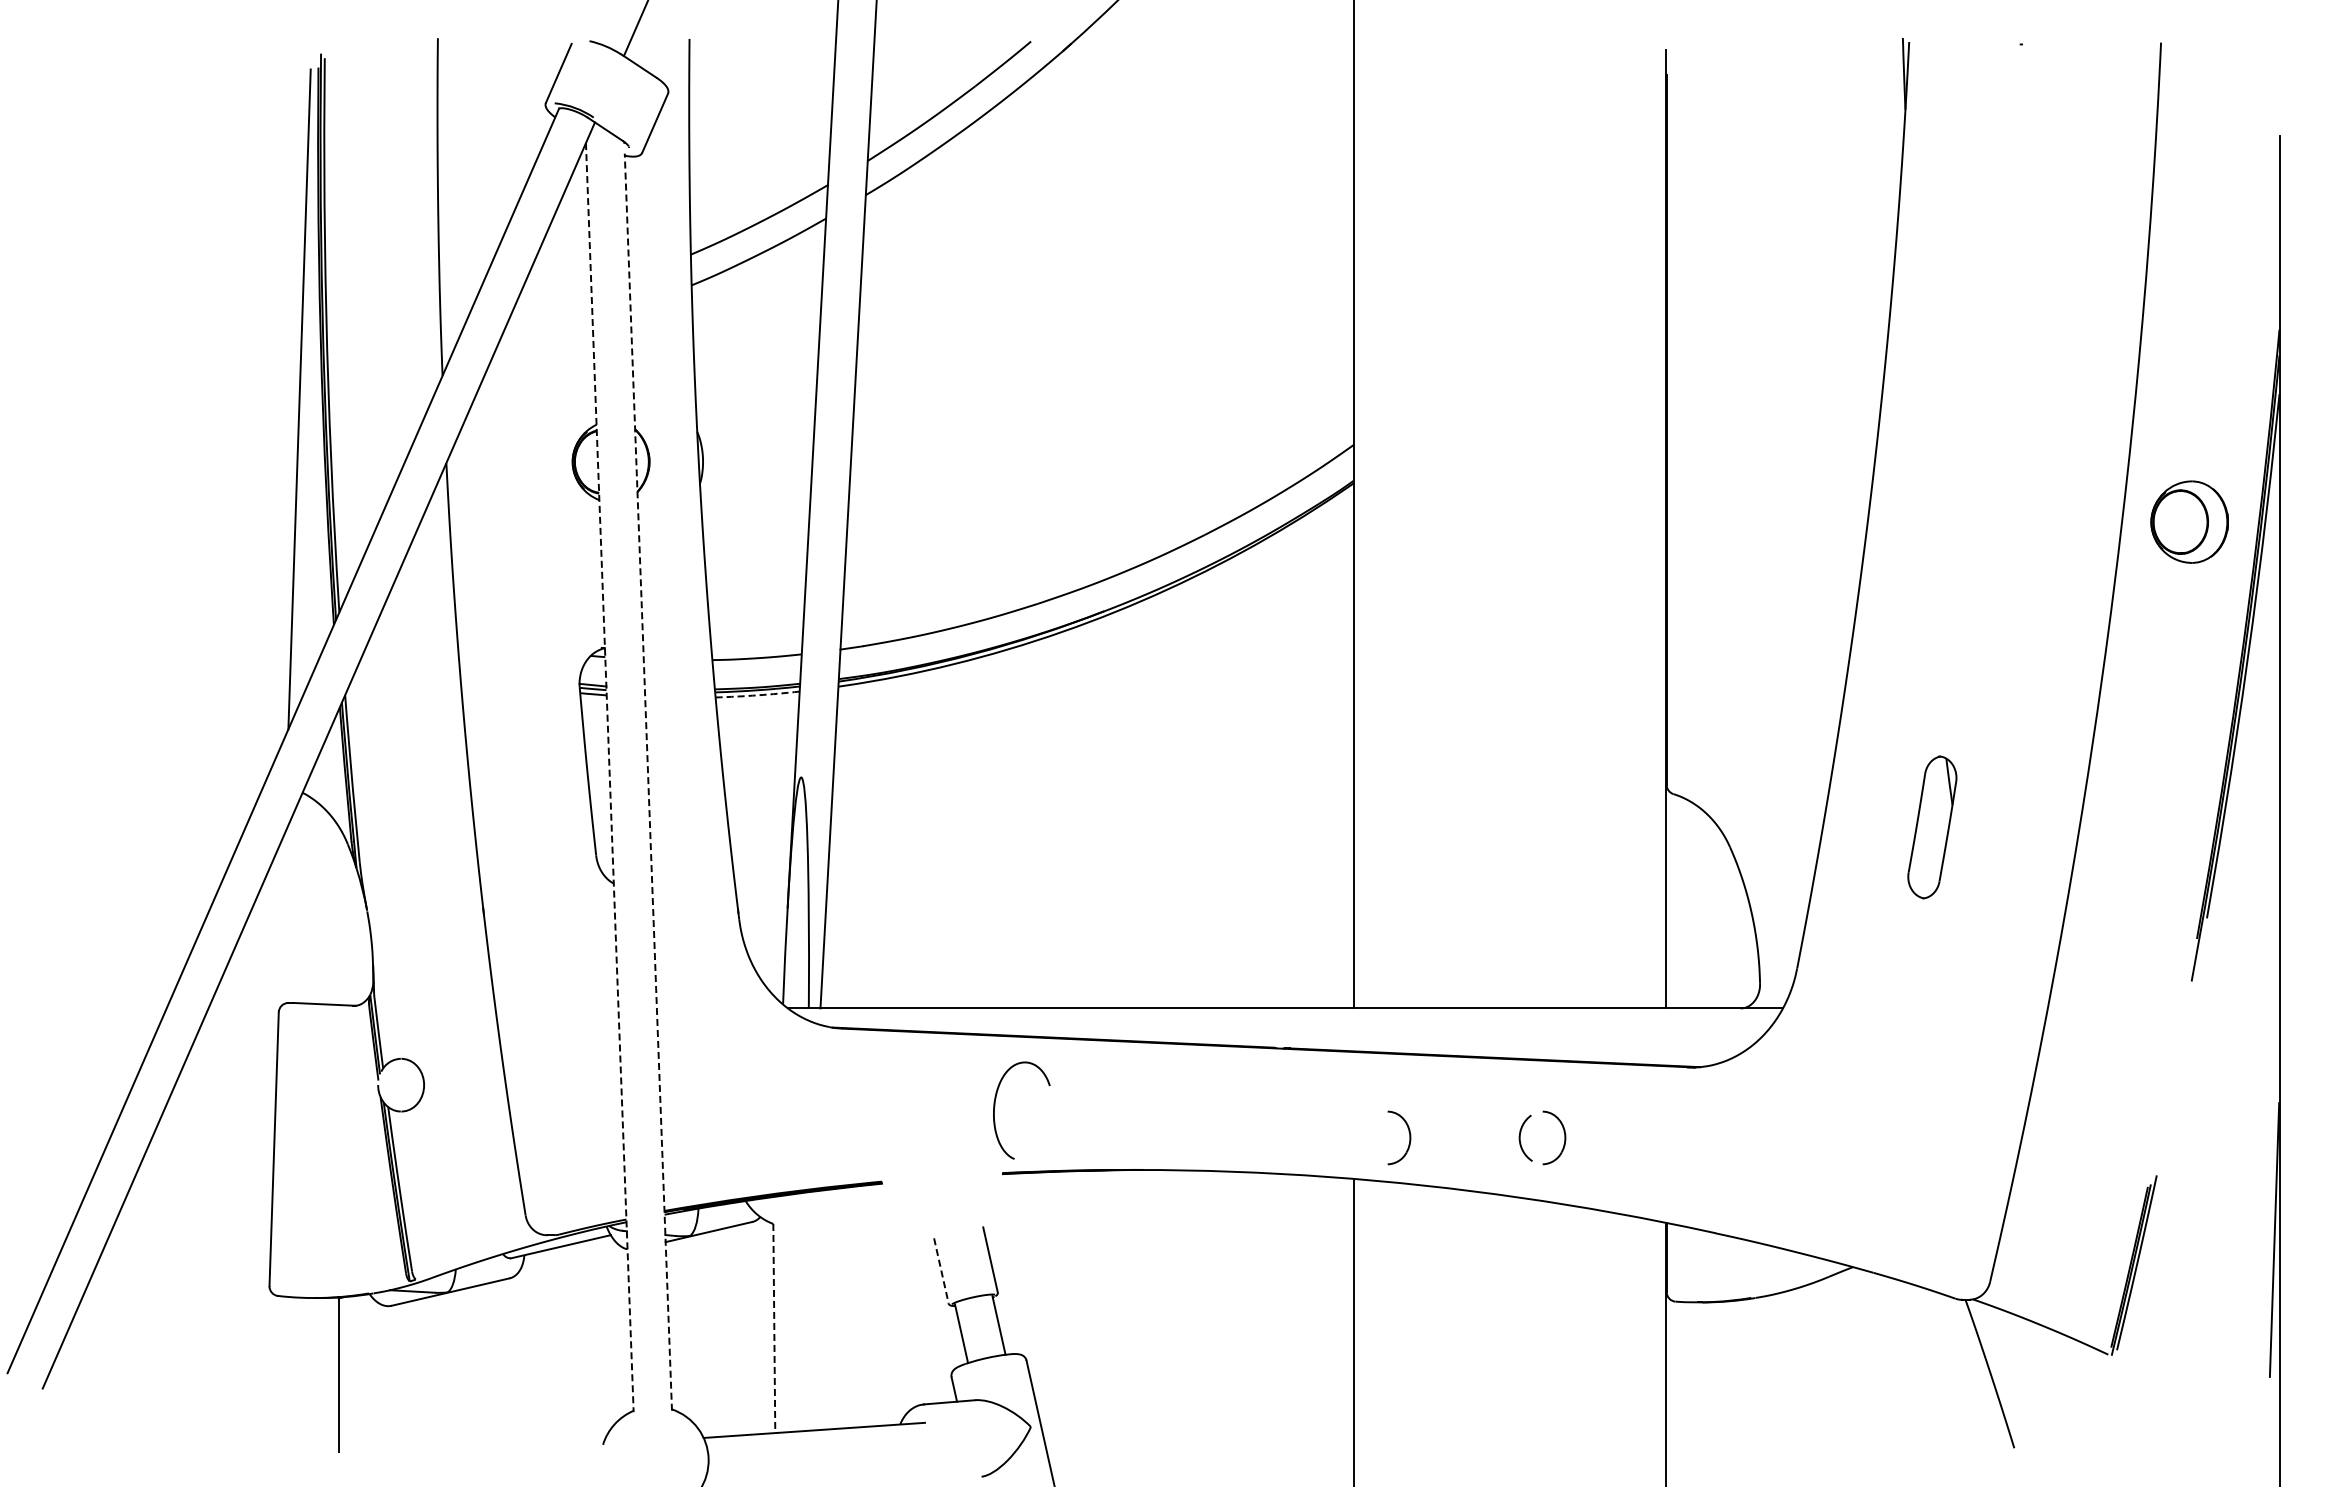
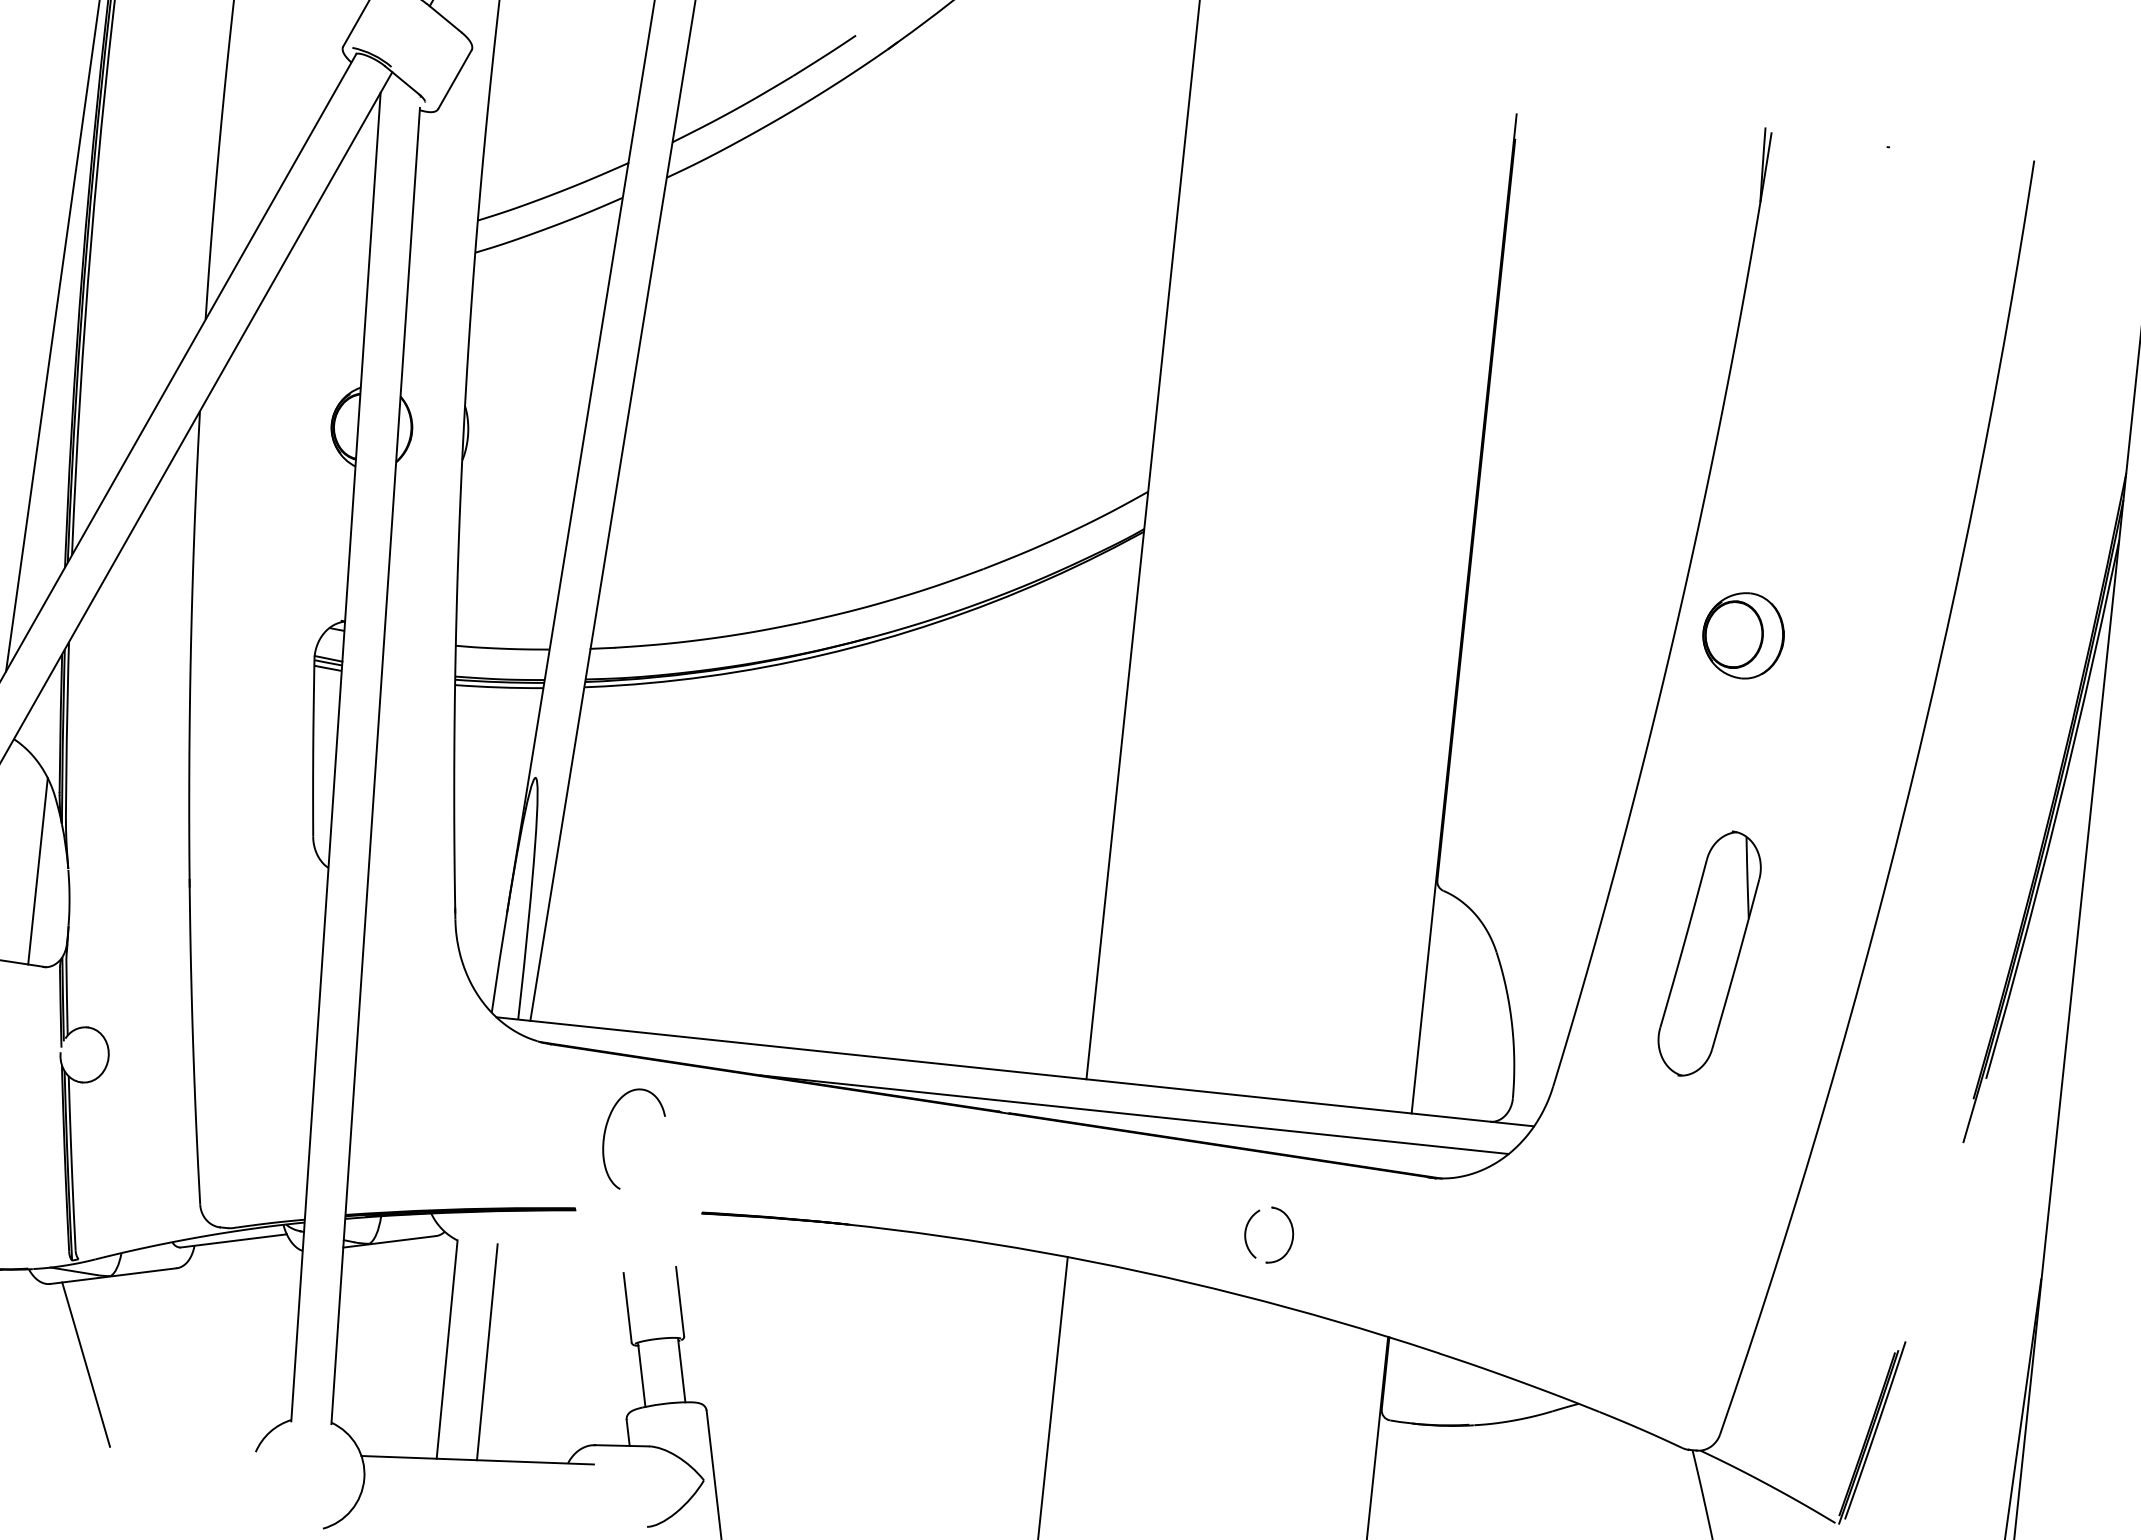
part: (2189, 521) -> (1743, 634), moved
arc: (757, 695) -> (498, 687), dashed -> solid
line: (609, 777) -> (335, 756), dashed -> solid
line: (648, 782) -> (375, 766), dashed -> solid
part: (1932, 827) -> (1709, 954), size x1.67
line: (338, 915) -> (37, 871), added
line: (1402, 1037) -> (1134, 1114), added
curve: (995, 1106) -> (606, 1132), moved
part: (1409, 1137) -> (1130, 1220), removed
line: (941, 1271) -> (627, 1308), dashed -> solid
line: (812, 1326) -> (487, 1351), added
line: (774, 1328) -> (447, 1349), dashed -> solid
line: (433, 1378) -> (86, 1364), added

